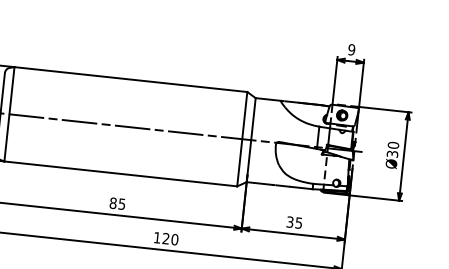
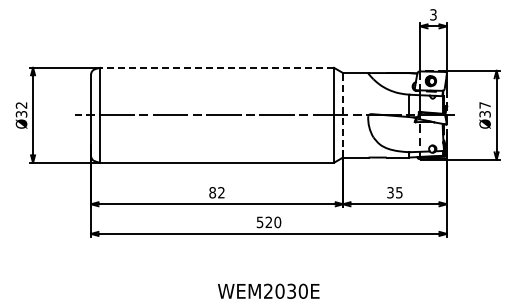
text: (351, 49) -> (433, 14), 9 -> 3
line: (130, 79) -> (216, 67), solid -> dashed
line: (251, 139) -> (343, 114), solid -> dashed
text: (392, 145) -> (484, 105), Ø30 -> Ø37
text: (122, 203) -> (221, 192), 85 -> 82
text: (156, 237) -> (259, 222), 120 -> 520

